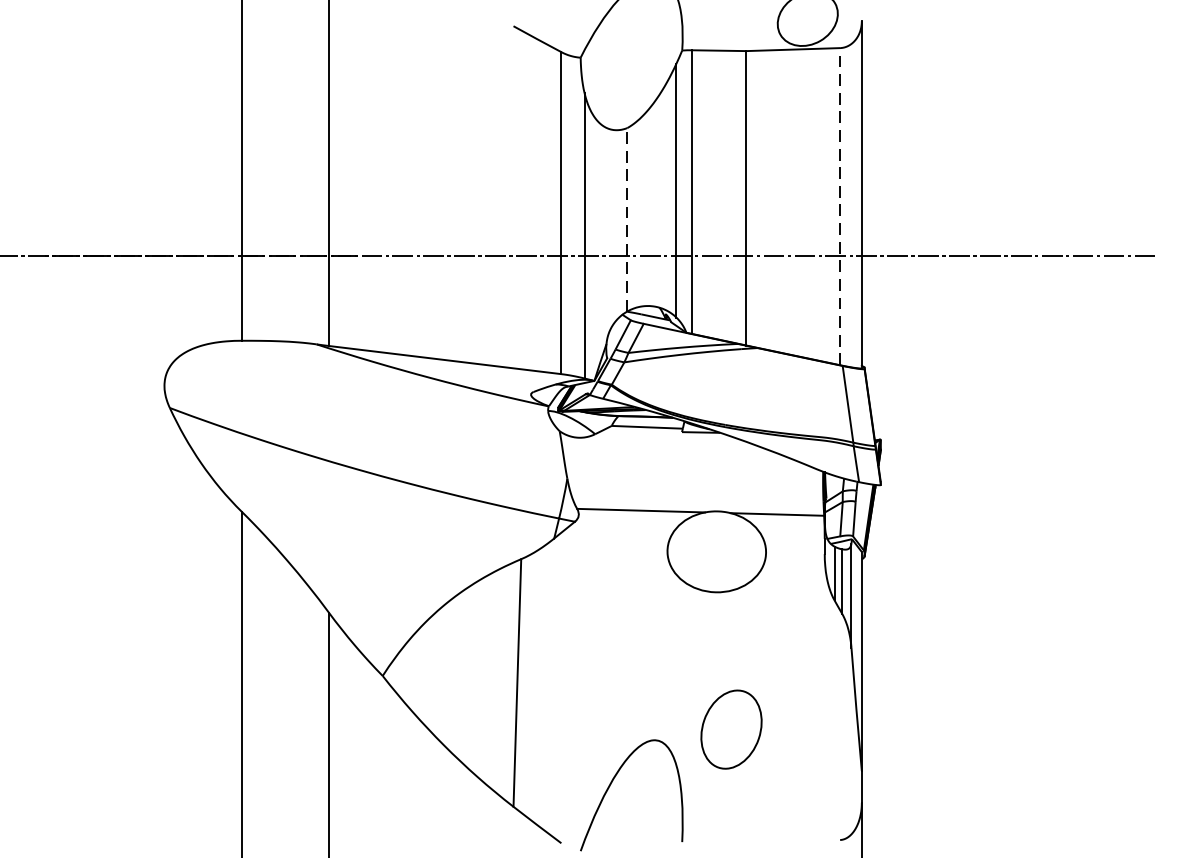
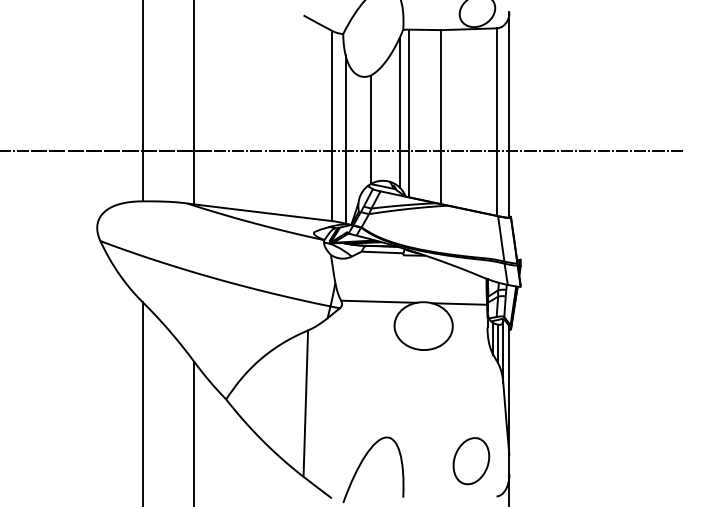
line: (839, 207) -> (496, 122), dashed -> solid
line: (626, 219) -> (370, 129), dashed -> solid
part: (731, 730) -> (471, 461), moved

